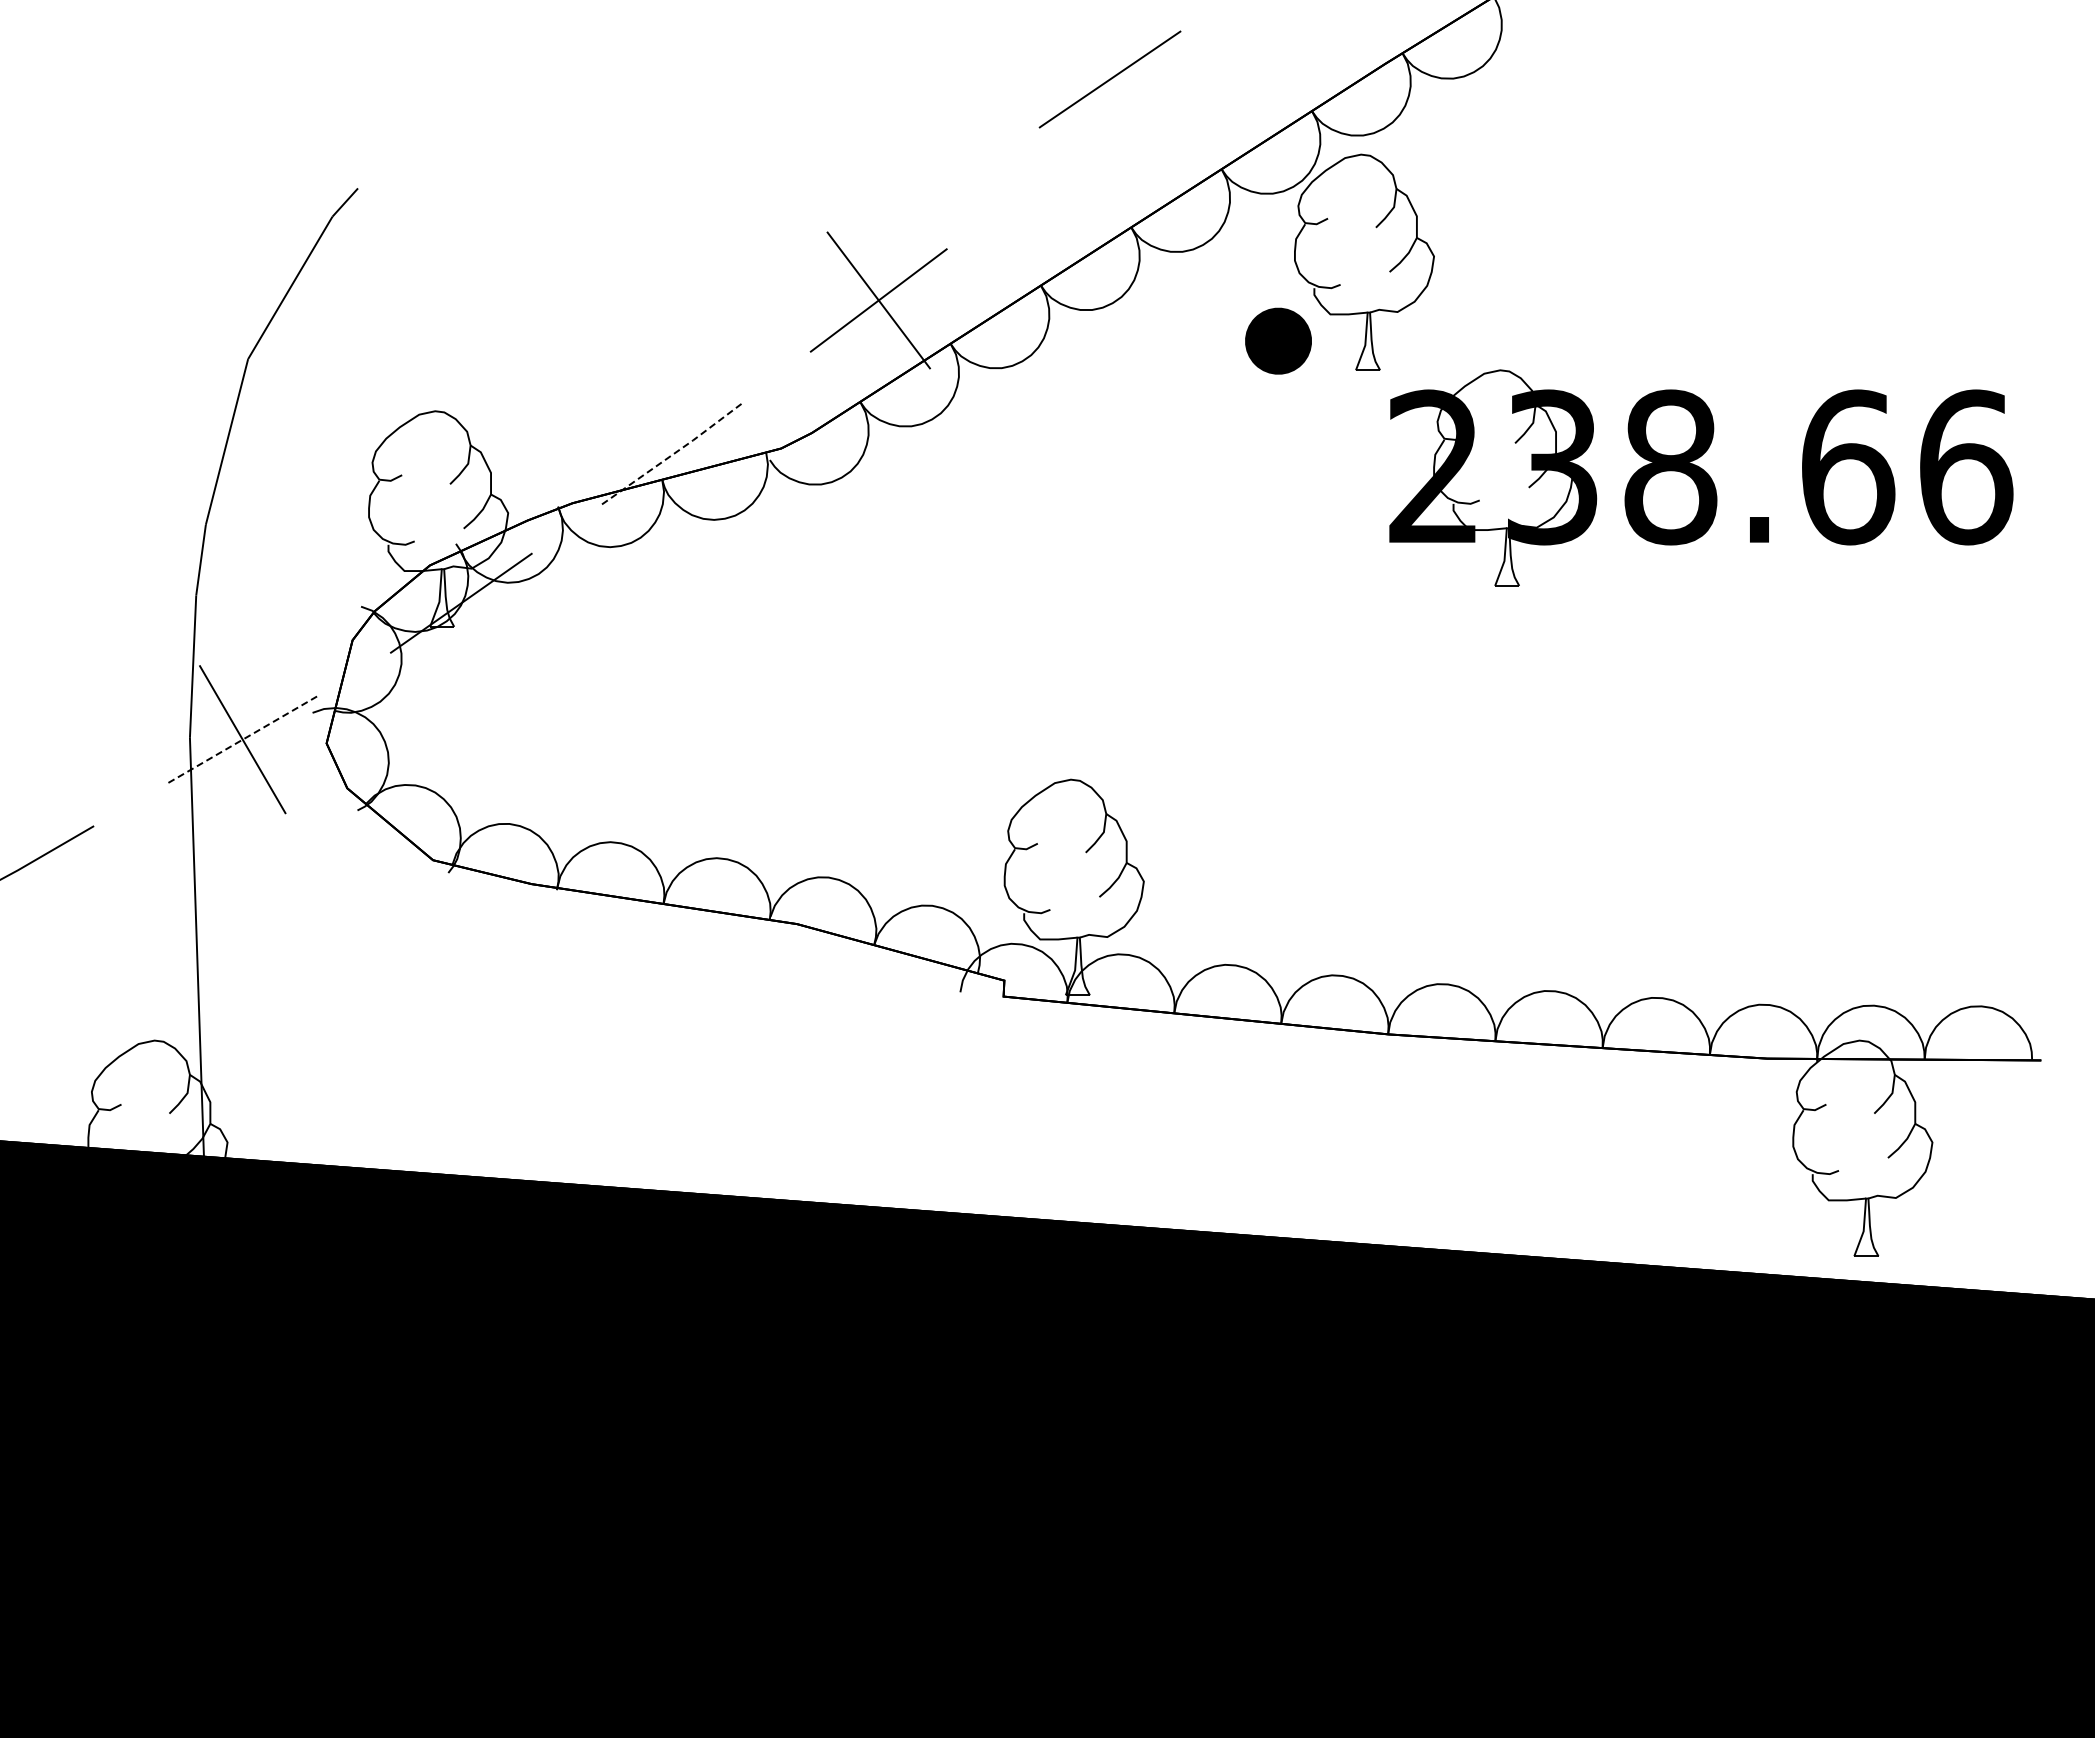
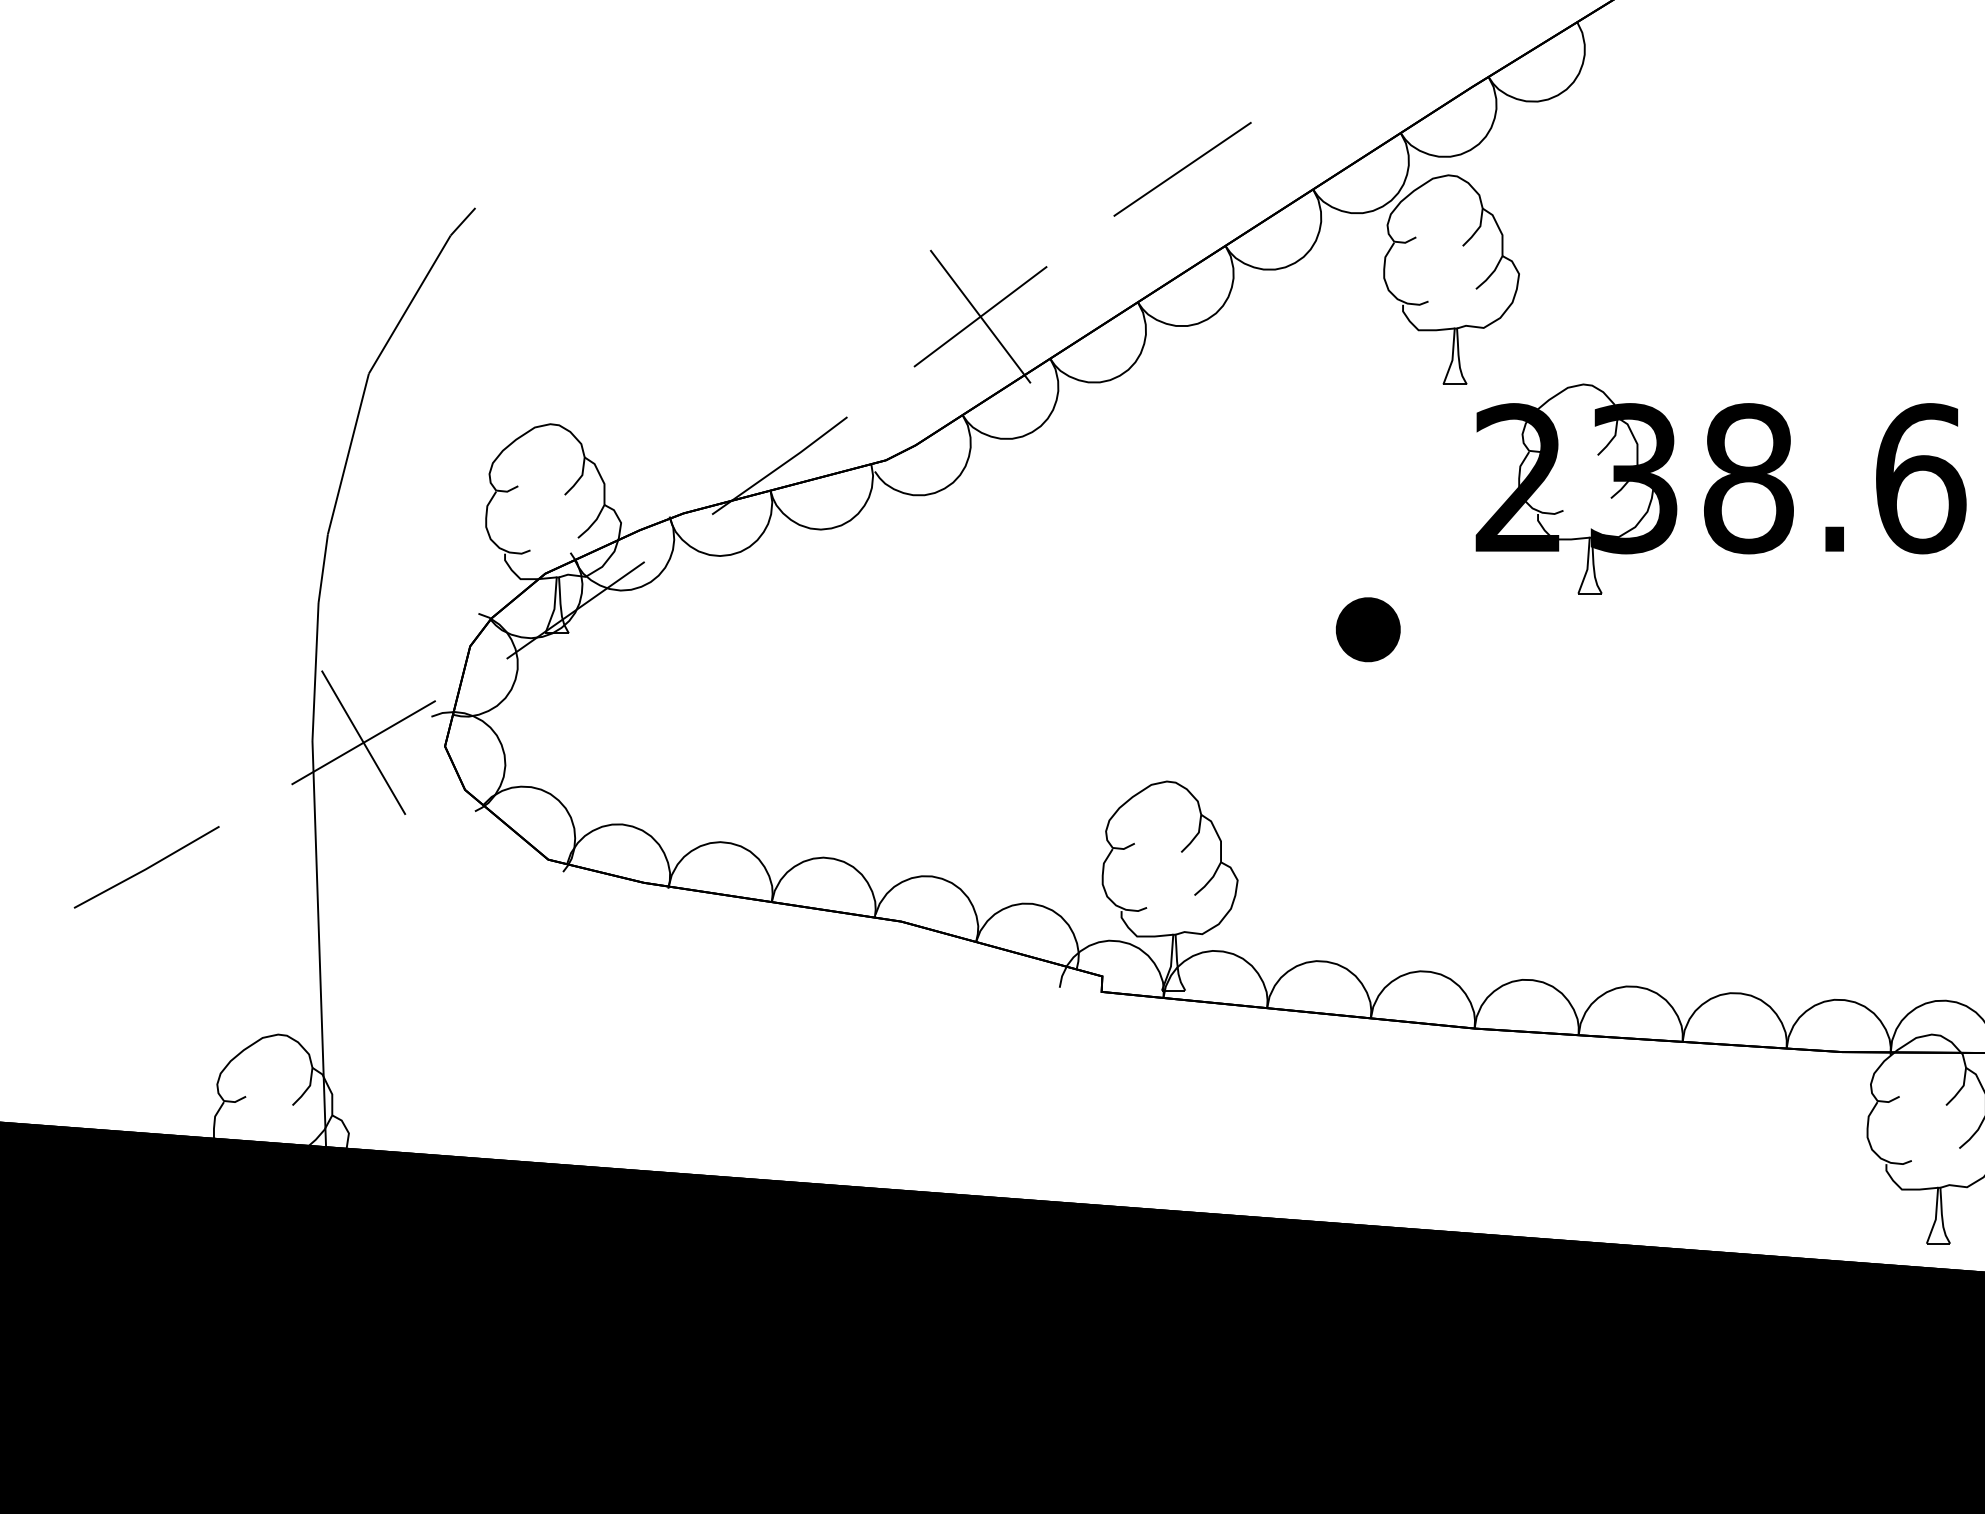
line: (1109, 79) -> (1182, 169), moved
part: (1278, 340) -> (1368, 629), moved
line: (672, 454) -> (780, 466), dashed -> solid
line: (242, 739) -> (363, 742), dashed -> solid

